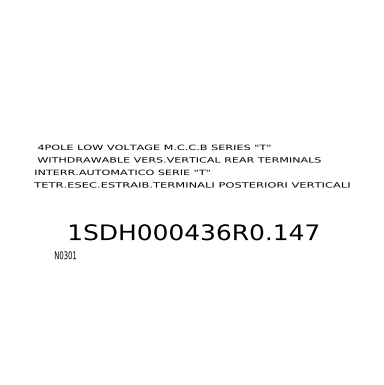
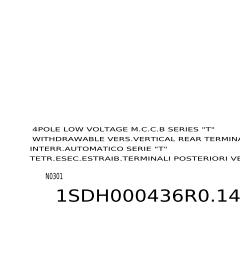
text: (65, 255) -> (54, 176), moved

